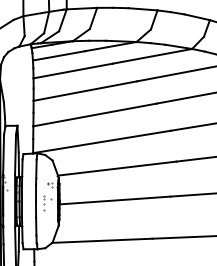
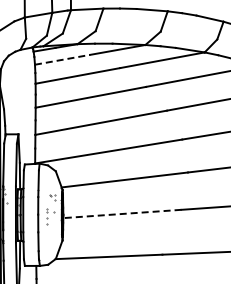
line: (59, 55) -> (63, 59), solid -> dashed
line: (114, 201) -> (121, 214), solid -> dashed

